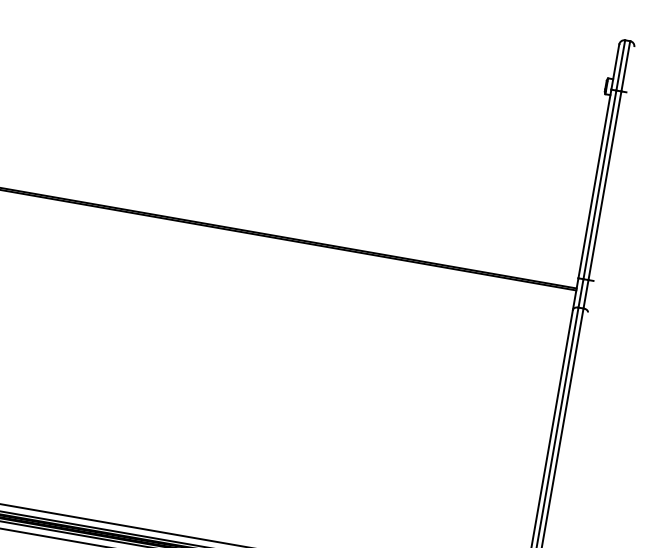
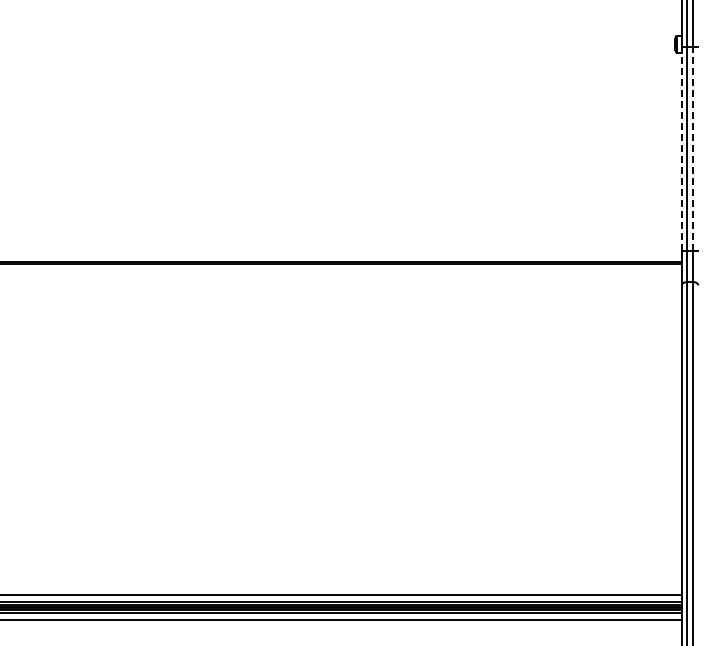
line: (594, 183) -> (681, 148), solid -> dashed
line: (604, 185) -> (692, 148), solid -> dashed

